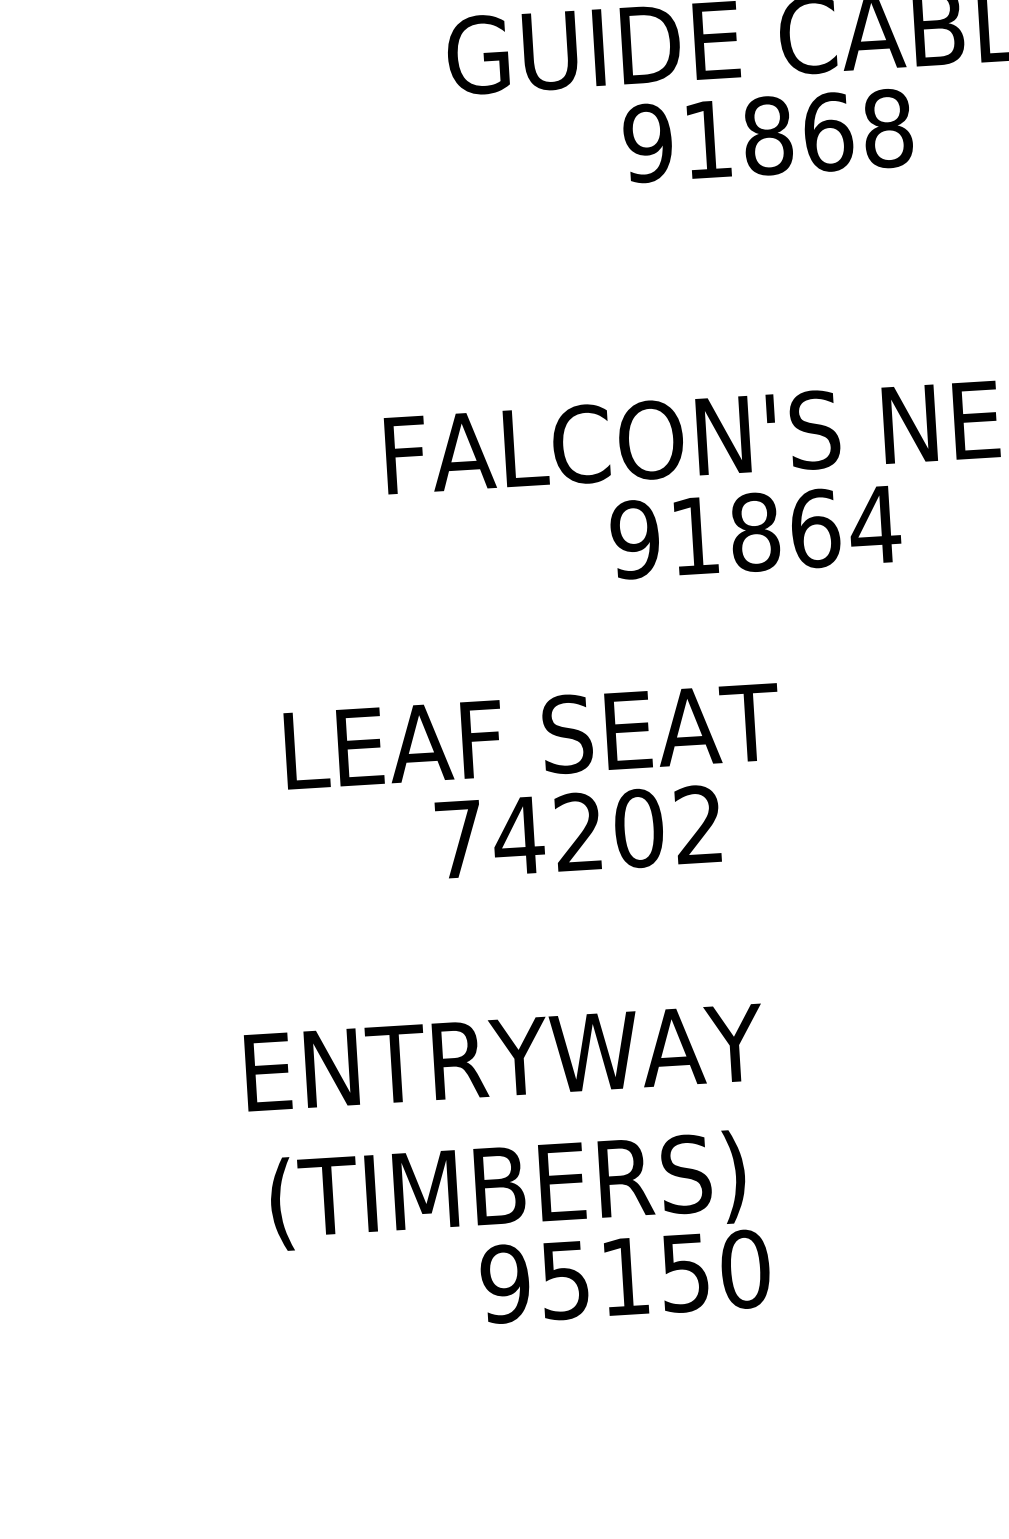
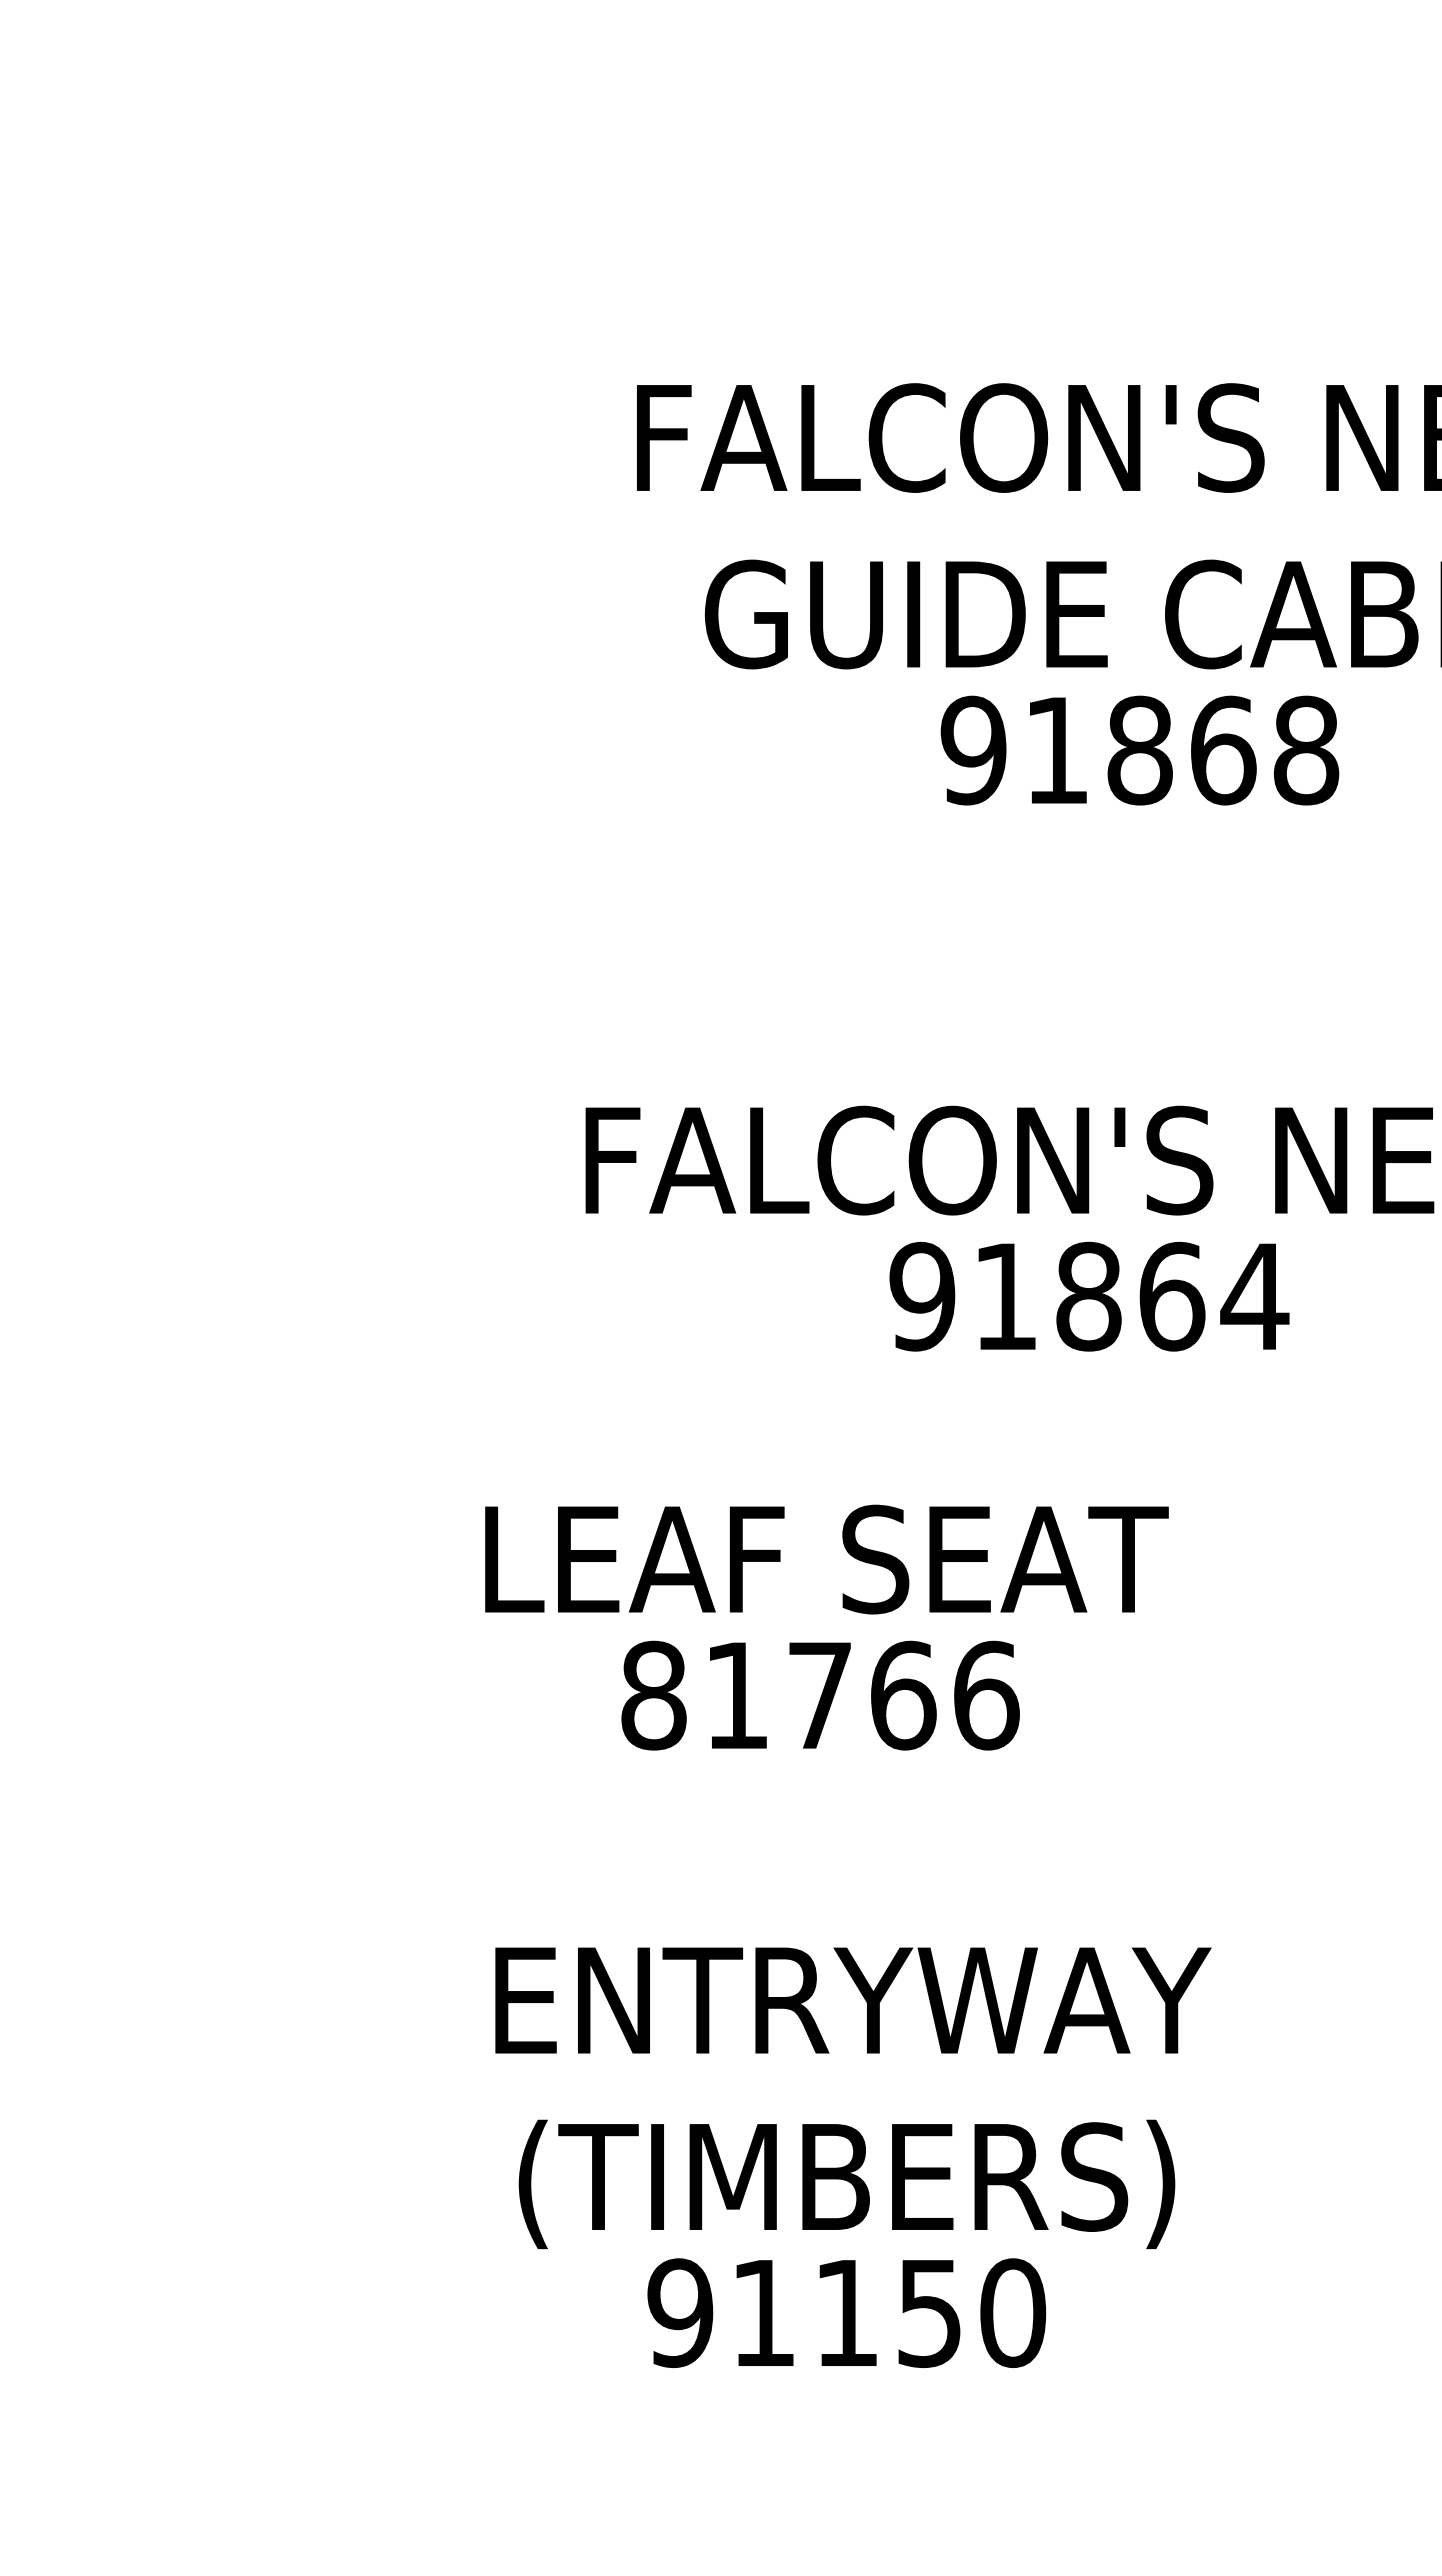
text: (532, 736) -> (826, 1559), moved
text: (579, 832) -> (820, 1695), 74202 -> 81766
text: (508, 1128) -> (853, 2098), moved
text: (565, 1281) -> (763, 2314), 95150 -> 91150

